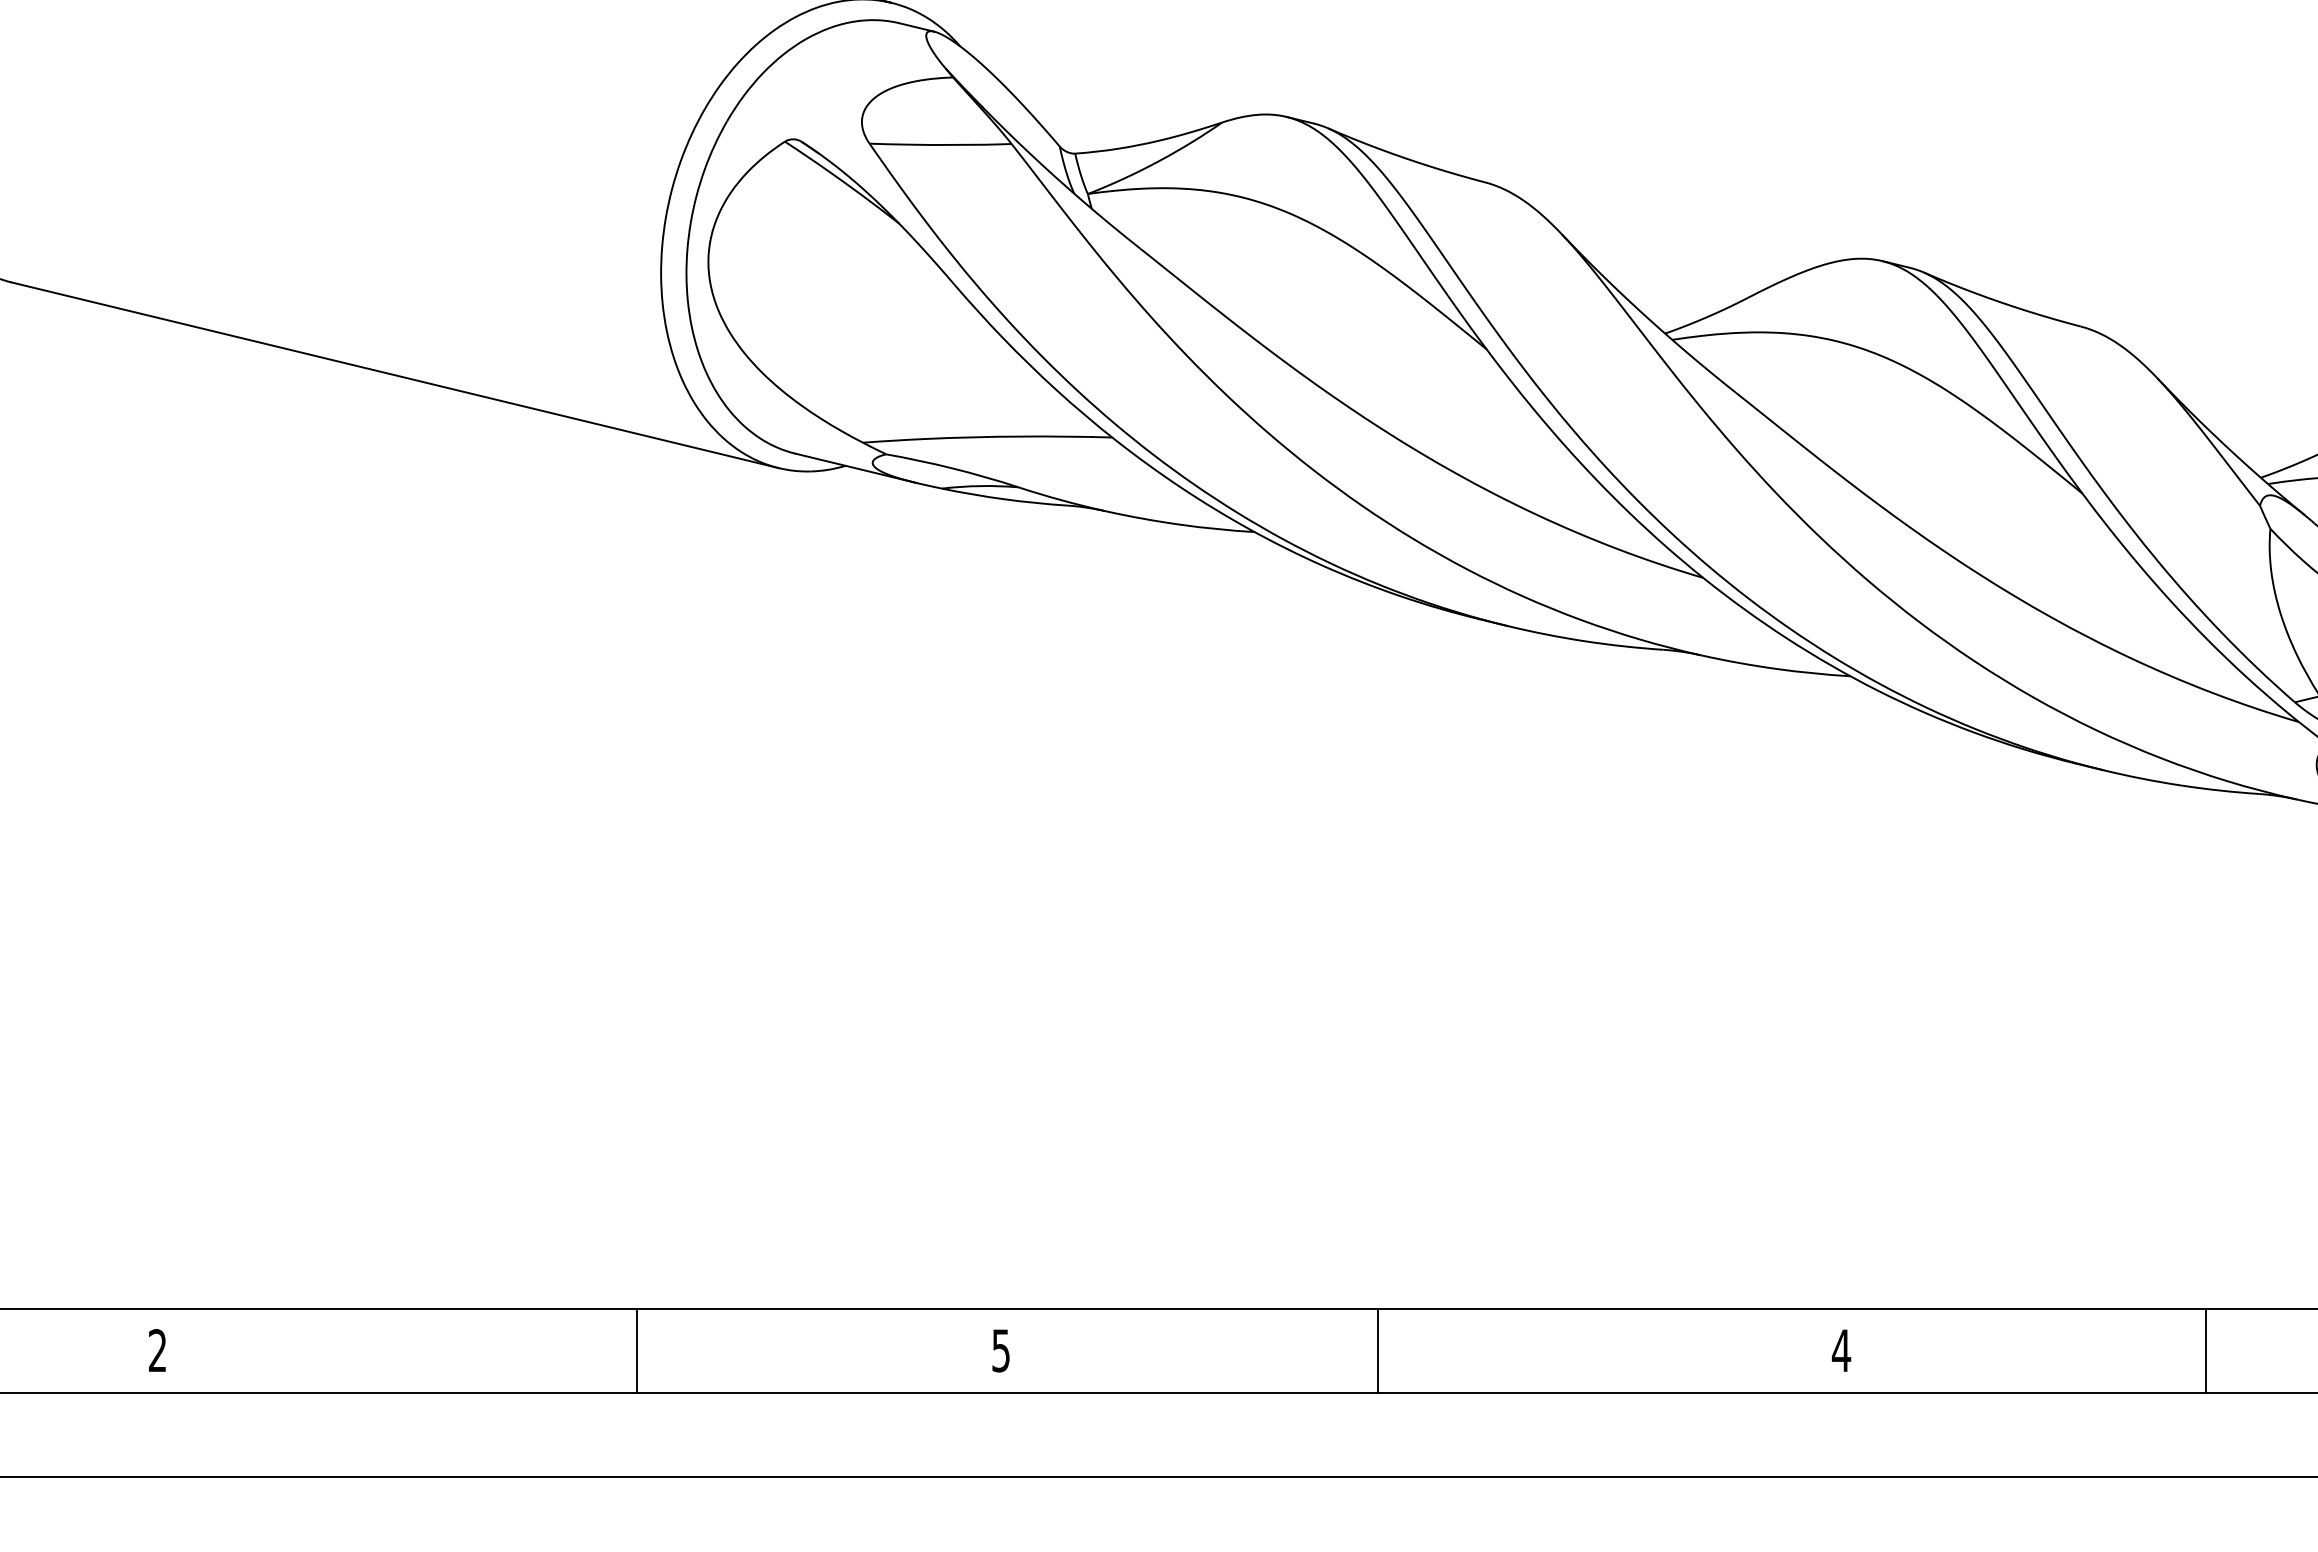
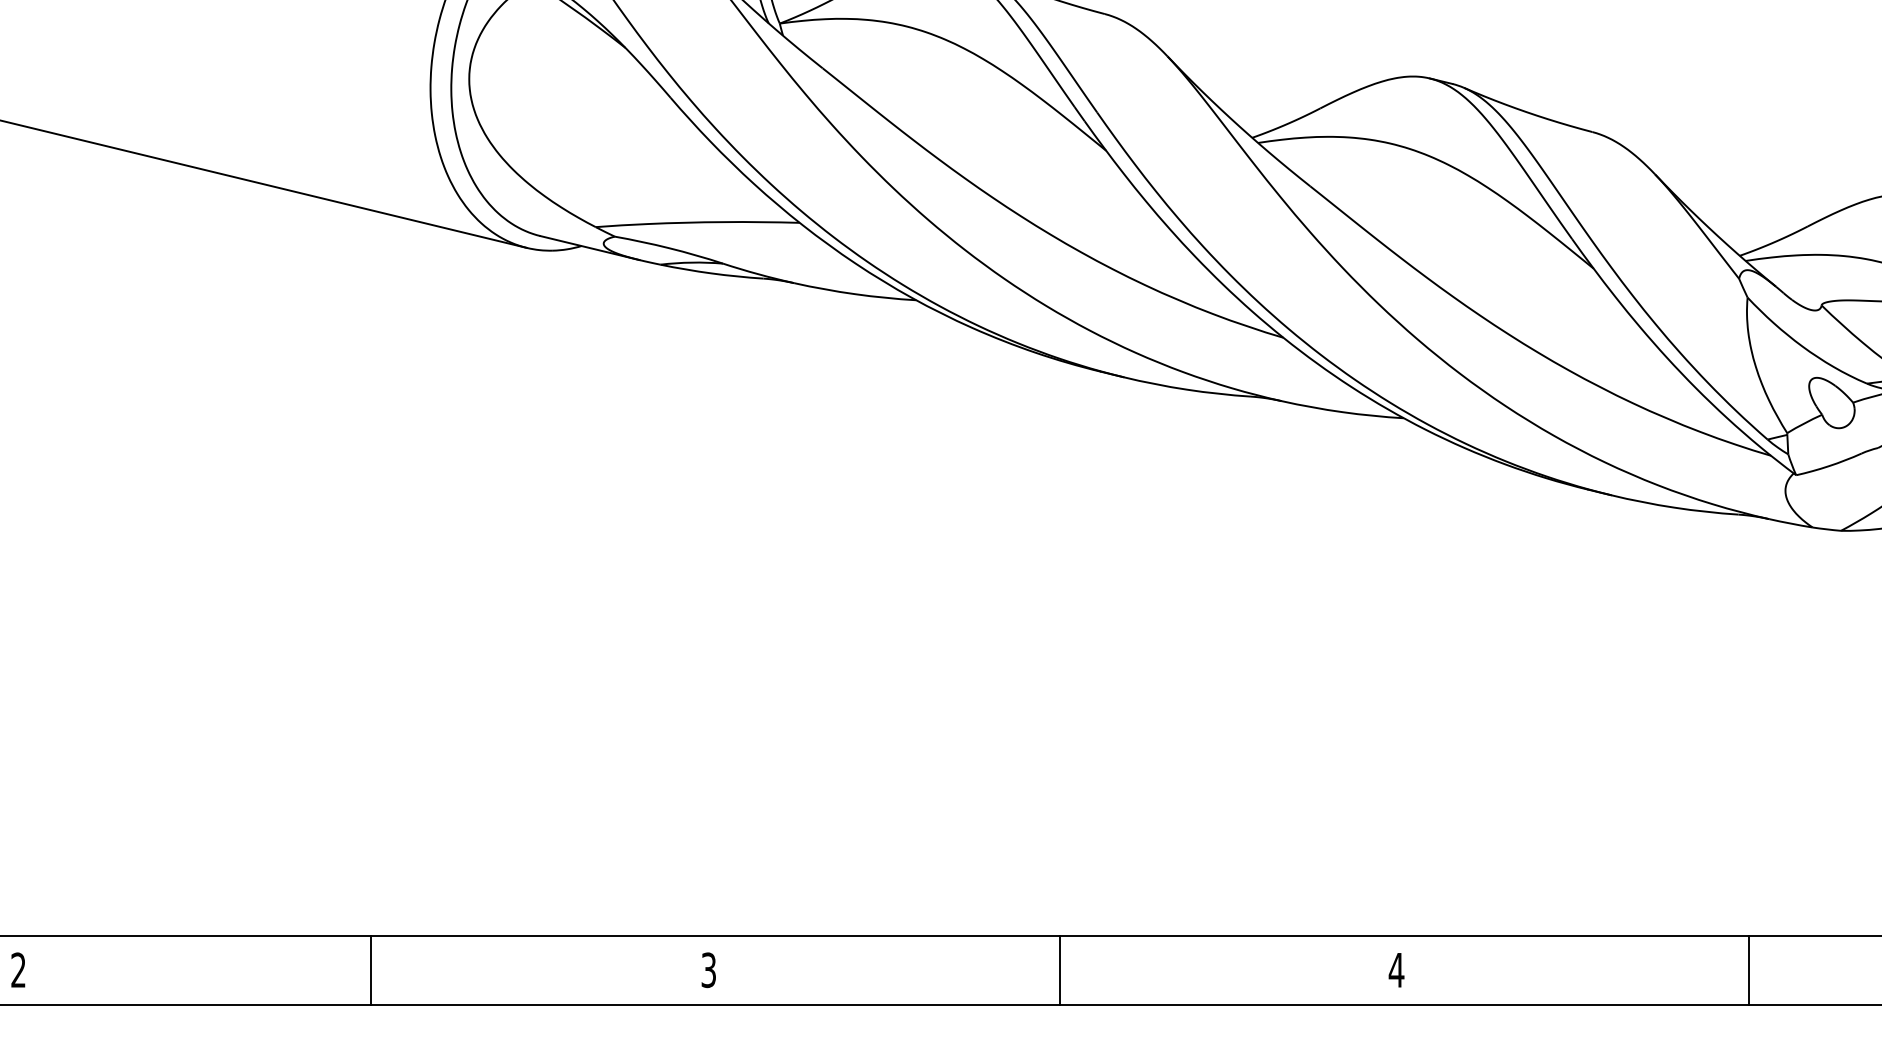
line: (636, 1350) -> (370, 970), moved
text: (1000, 1350) -> (708, 970), 5 -> 3
line: (1377, 1350) -> (1059, 970), moved
line: (2205, 1350) -> (1748, 970), moved

